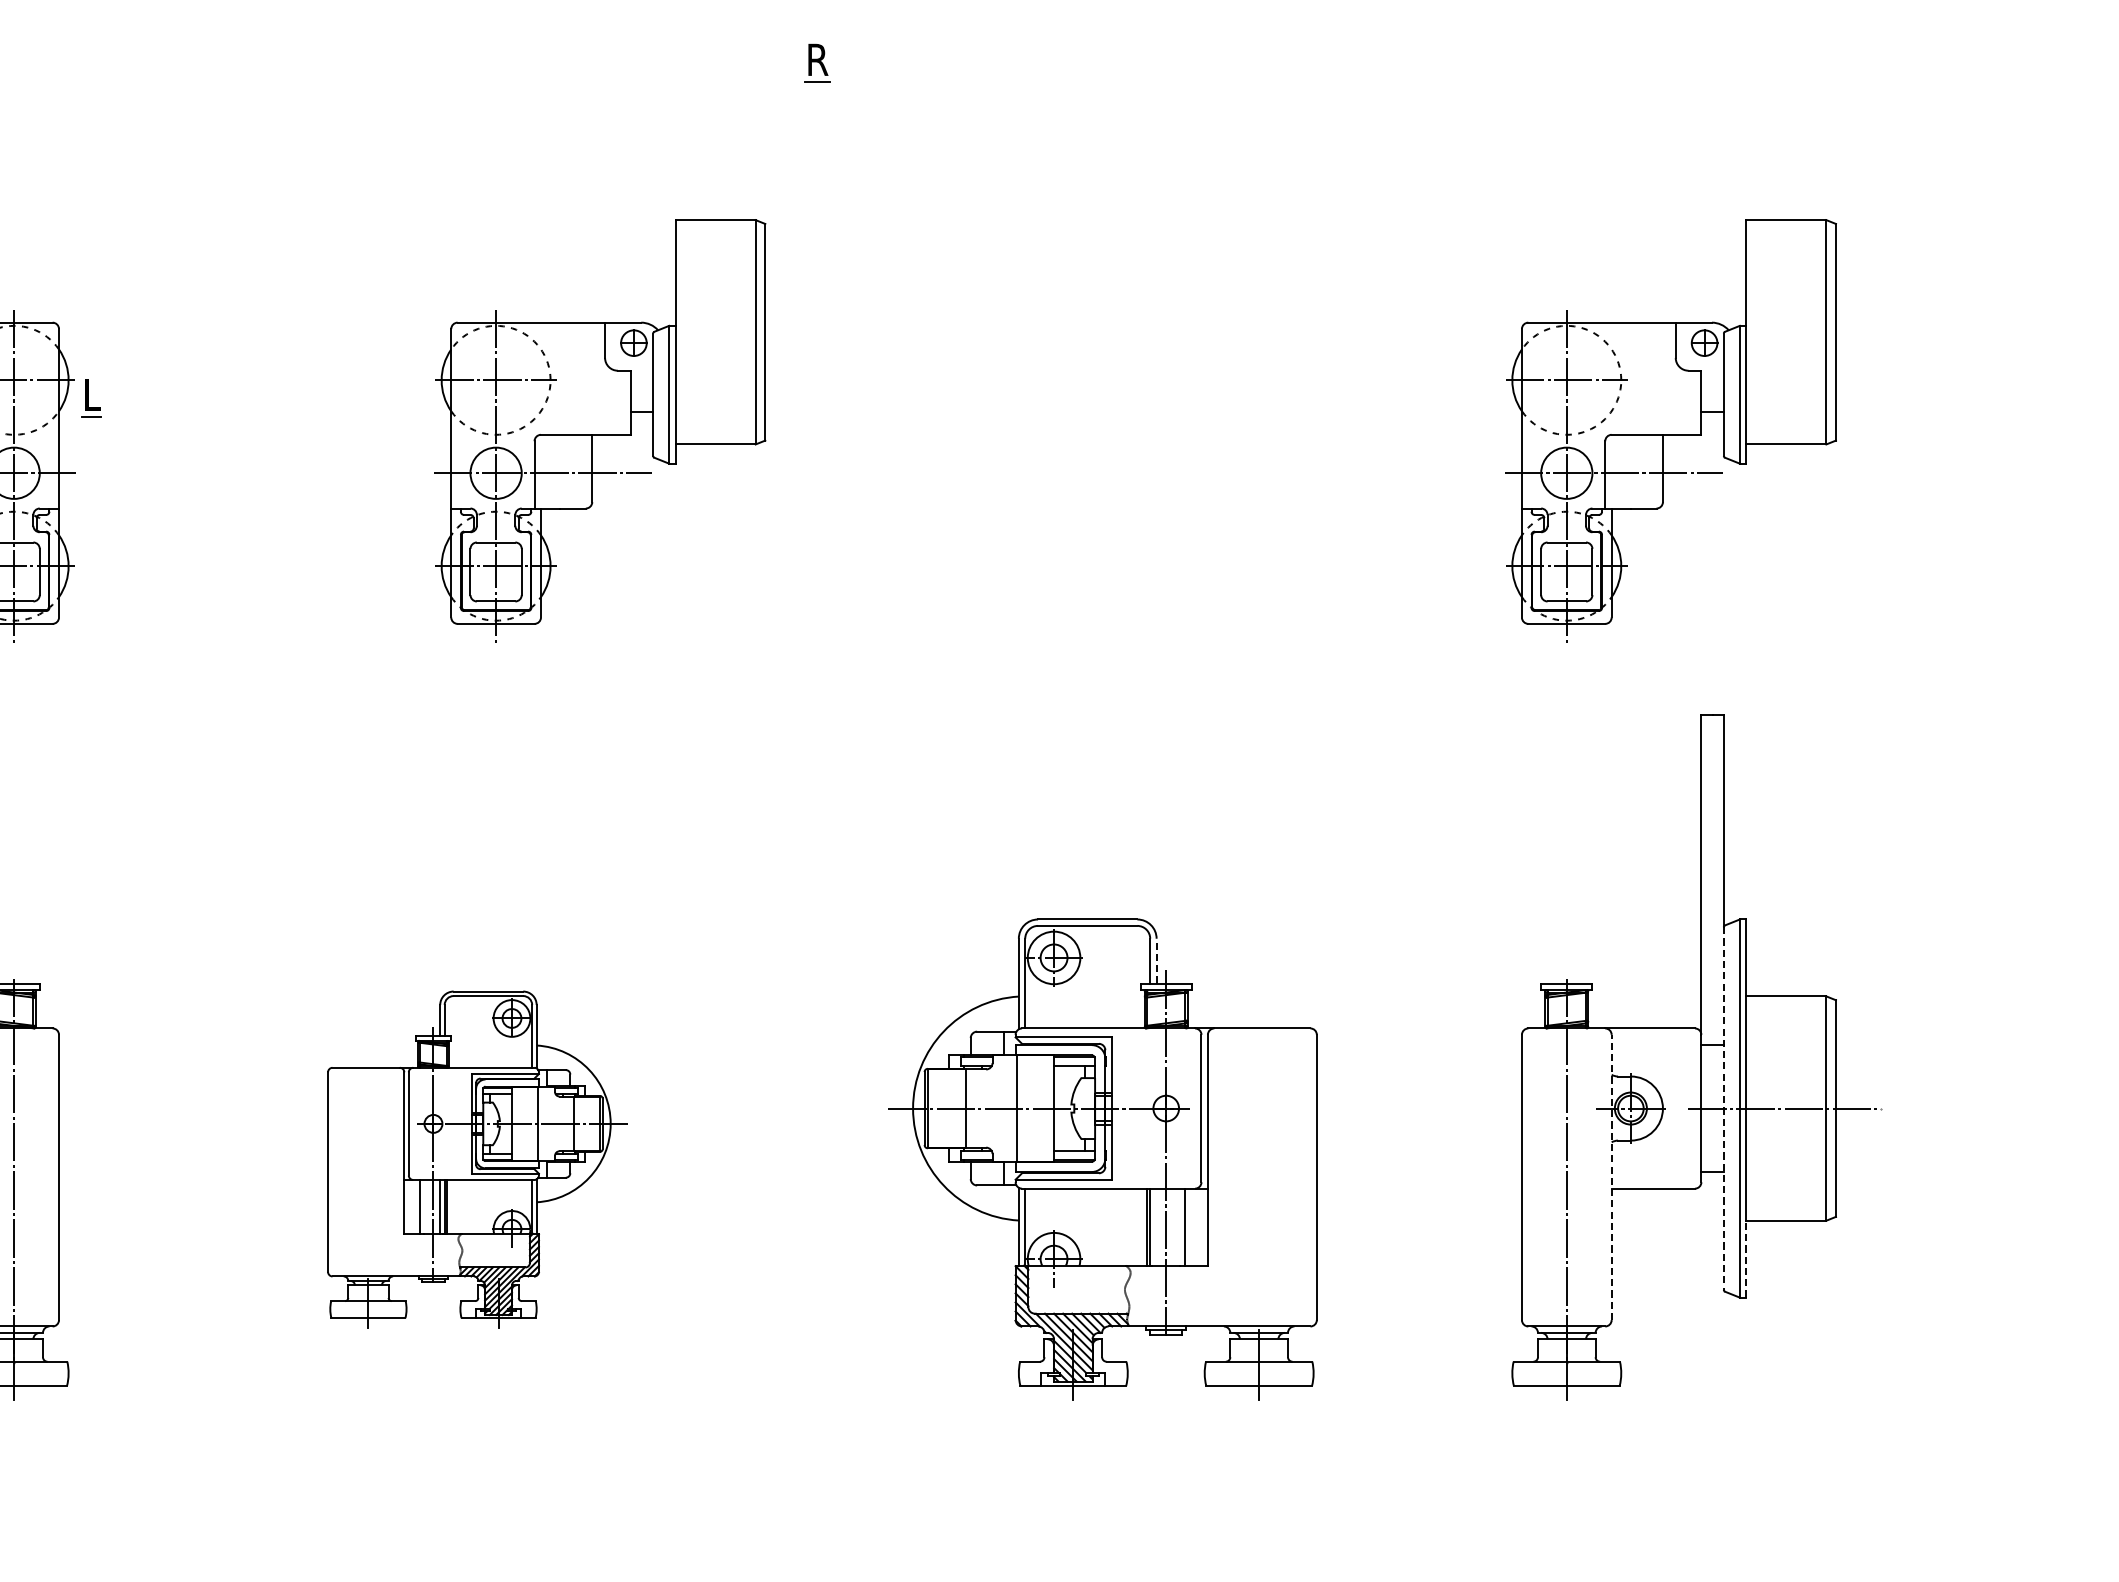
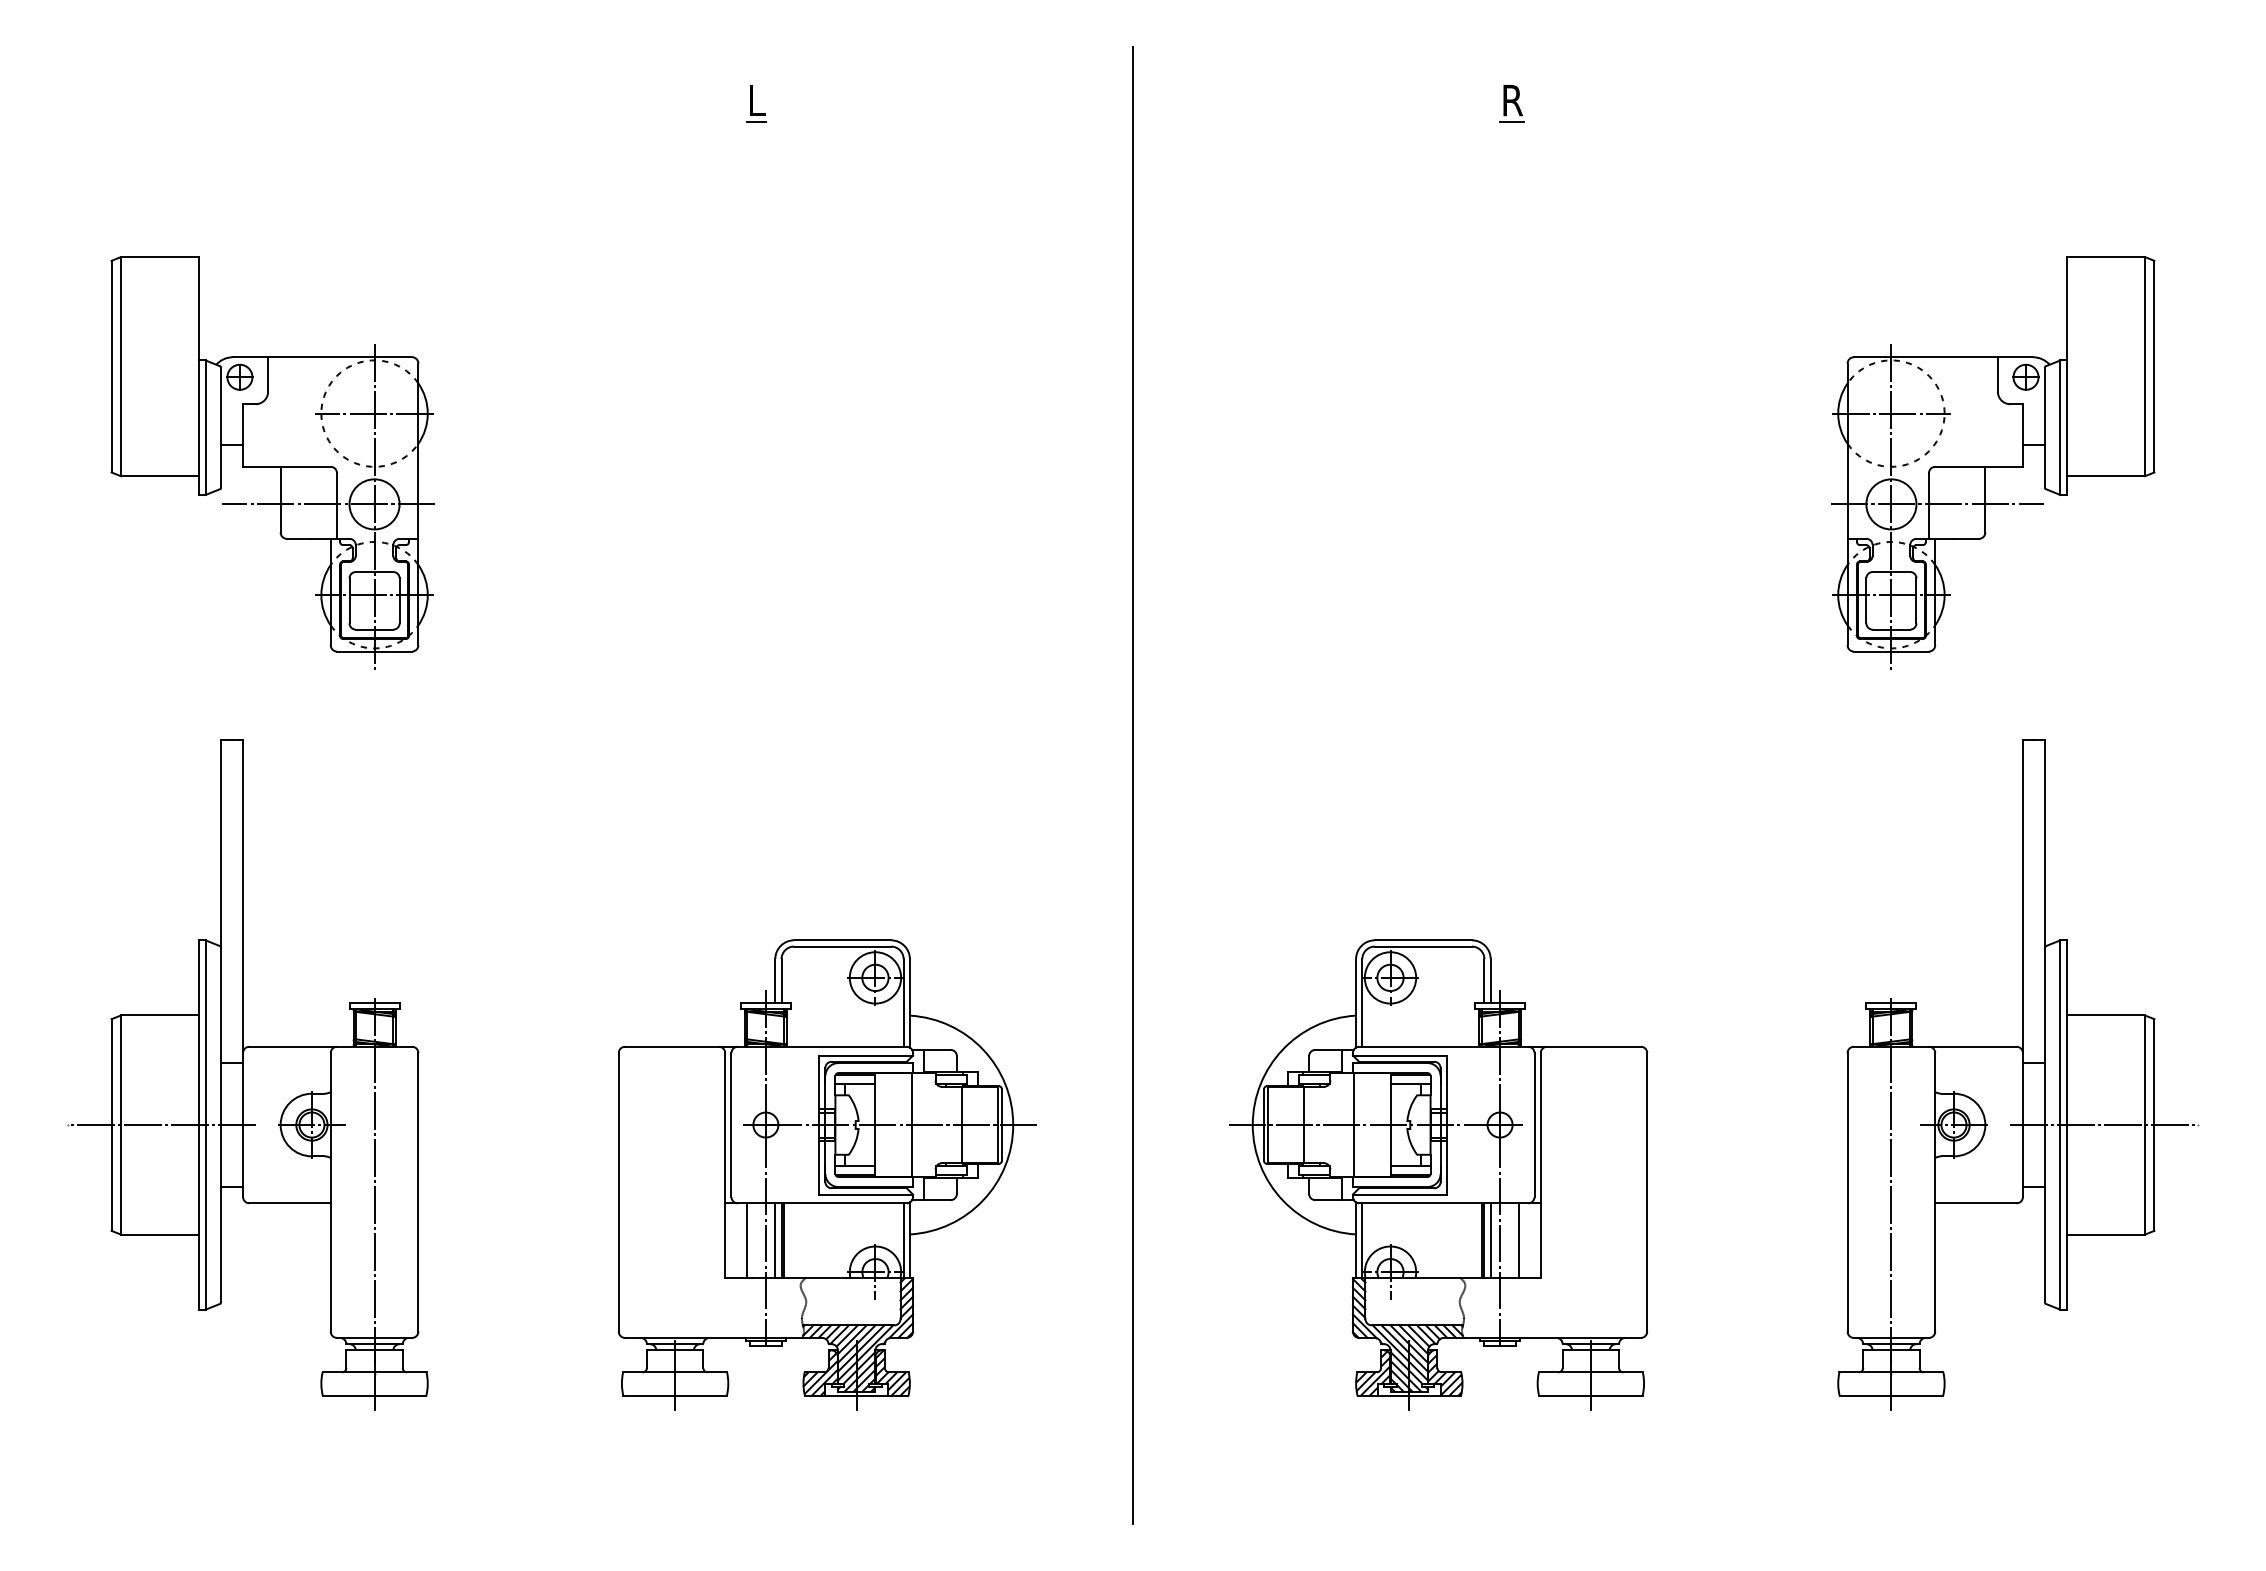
part: (816, 62) -> (1511, 103), moved
part: (91, 397) -> (756, 103), moved
part: (600, 430) -> (947, 462), removed
line: (789, 761) -> (1132, 785), added
line: (1156, 961) -> (1490, 981), dashed -> solid
line: (1723, 1109) -> (2044, 1125), dashed -> solid
part: (476, 1159) -> (826, 1174), size x1.43
line: (1611, 1176) -> (1935, 1191), dashed -> solid
line: (1156, 1226) -> (1490, 1240), added
line: (1746, 1259) -> (2066, 1272), dashed -> solid
hatch: (1036, 1362) -> (1373, 1373), added
hatch: (1110, 1362) -> (1445, 1373), added

